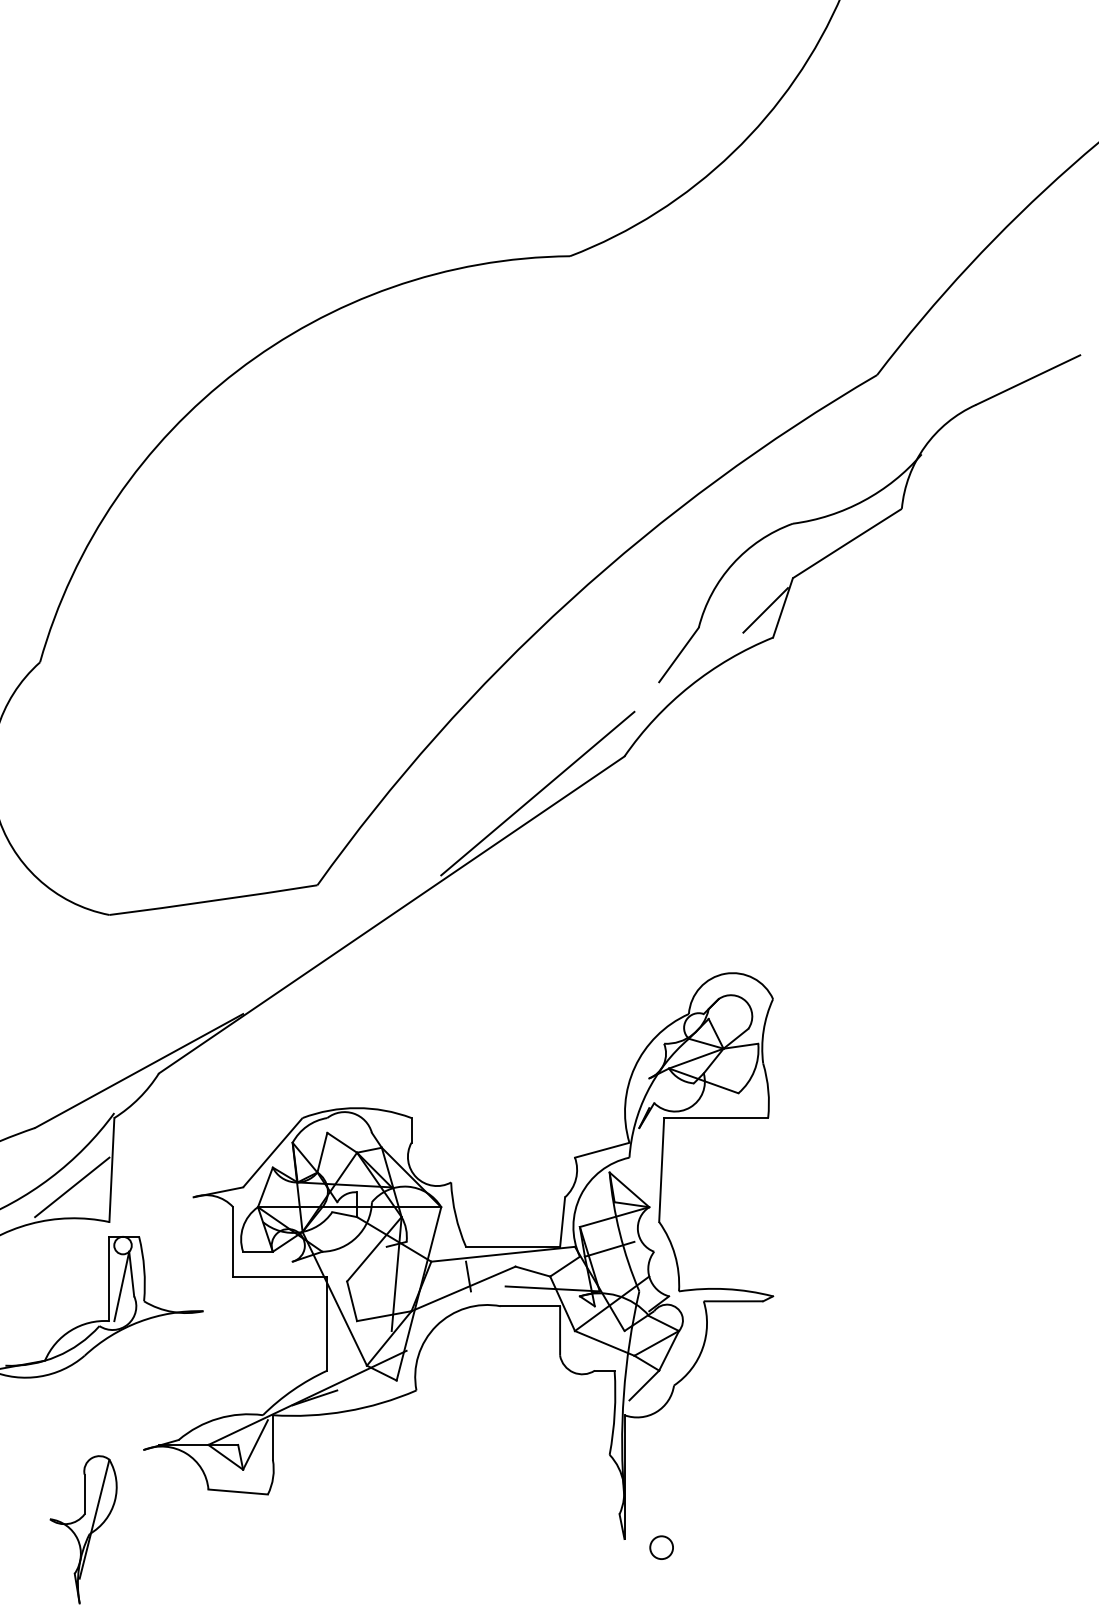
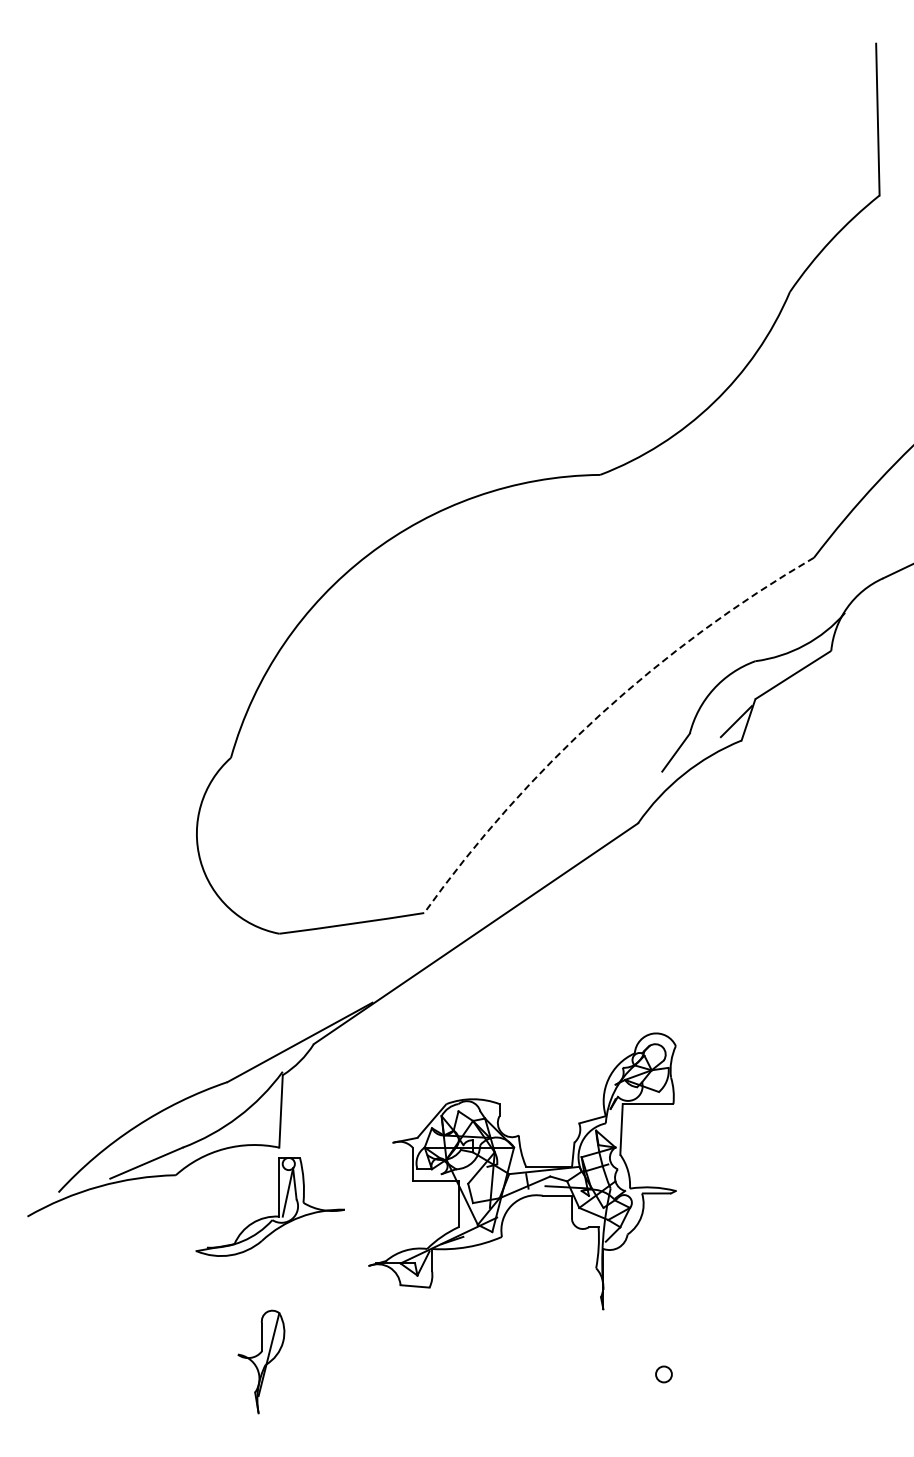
arc: (570, 600) -> (600, 714), solid -> dashed
line: (537, 794) -> (577, 849), removed
line: (72, 1187) -> (253, 1123), removed
part: (458, 1256) -> (522, 1171), size x0.7

